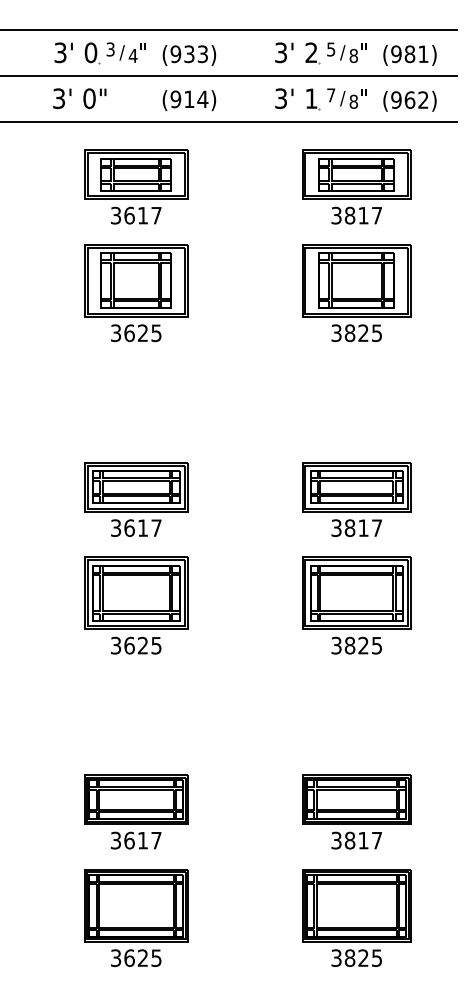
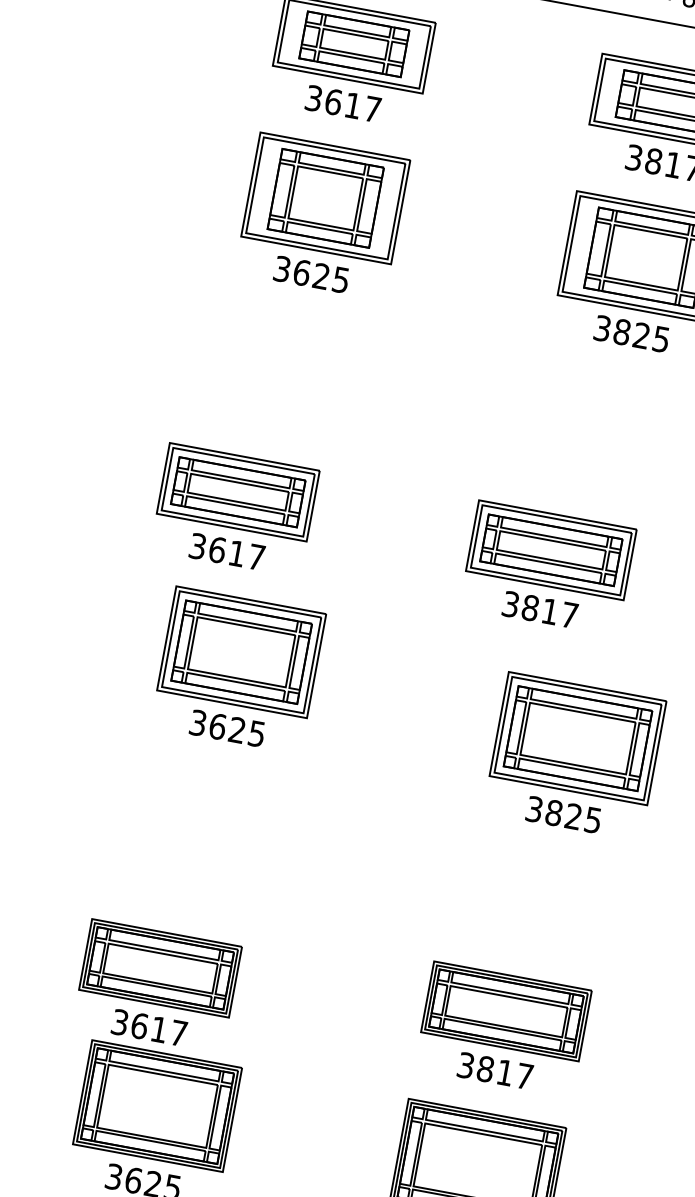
part: (136, 499) -> (235, 510), moved
part: (356, 499) -> (547, 568), moved
part: (356, 605) -> (574, 756), moved
part: (136, 811) -> (157, 985), moved

